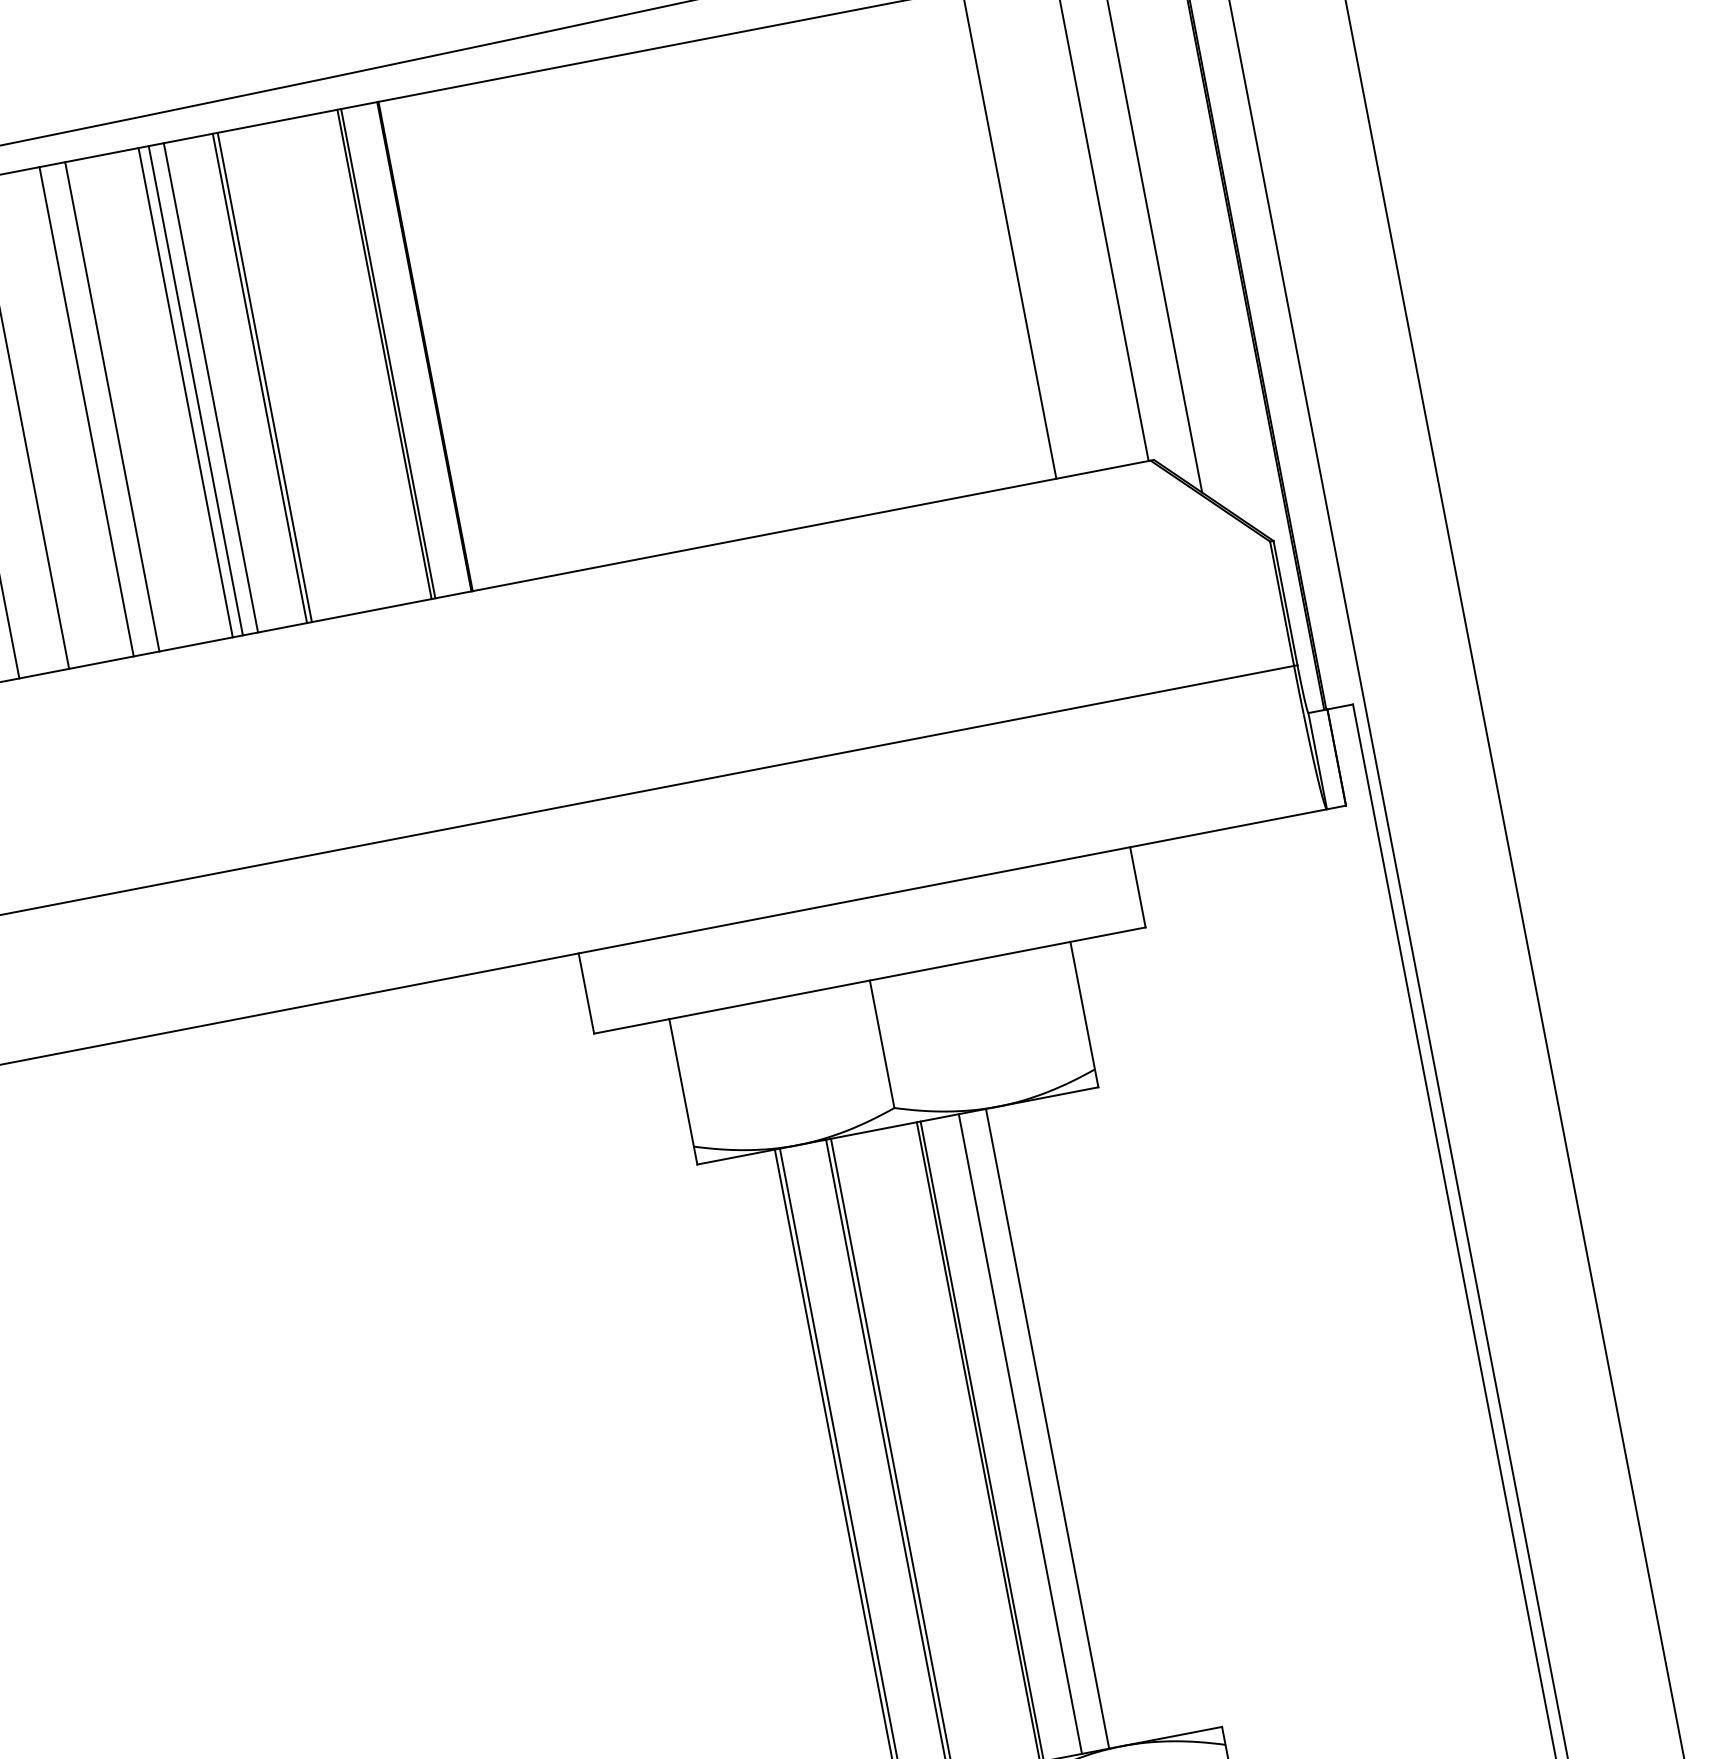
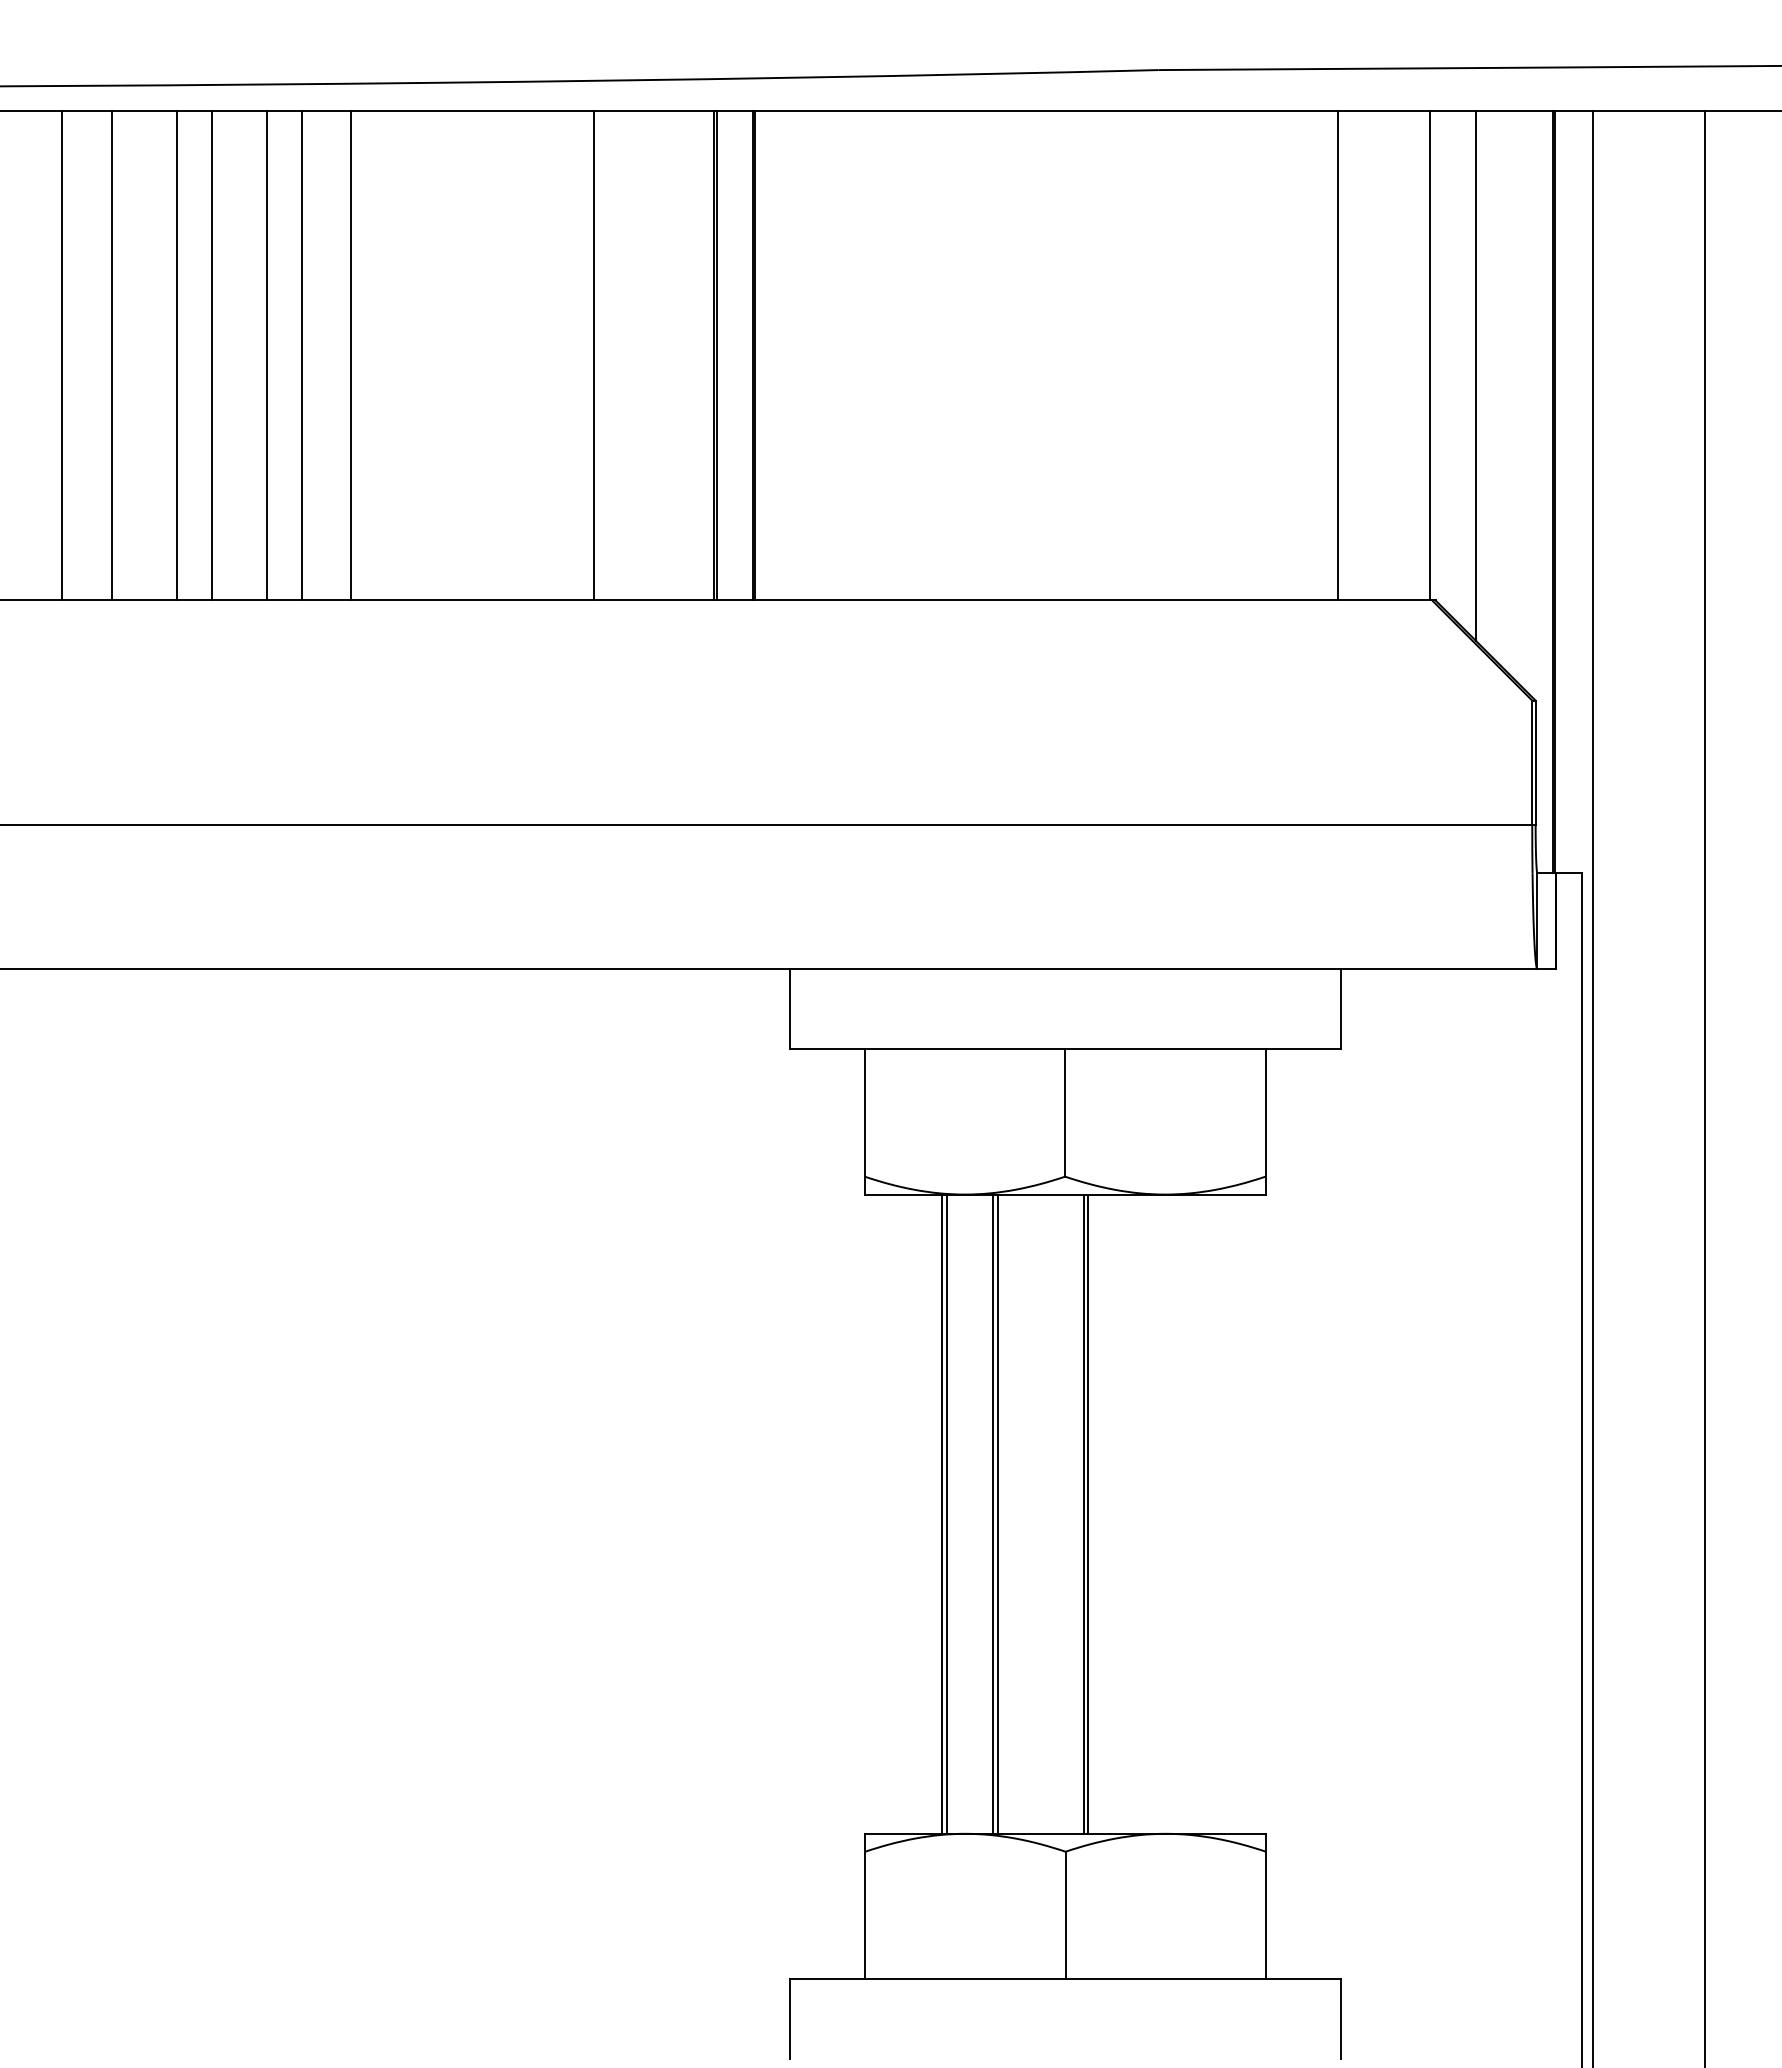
line: (260, 377) -> (589, 355), removed
line: (211, 387) -> (540, 355), removed
line: (196, 390) -> (525, 355), removed
line: (185, 392) -> (514, 355), removed
line: (112, 406) -> (441, 355), removed
line: (86, 411) -> (415, 355), removed
line: (1047, 1428) -> (1153, 1513), removed
line: (1020, 1433) -> (1126, 1513), removed

